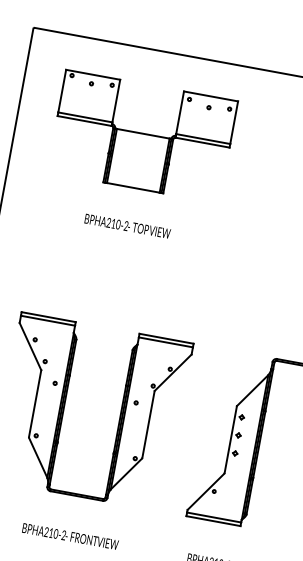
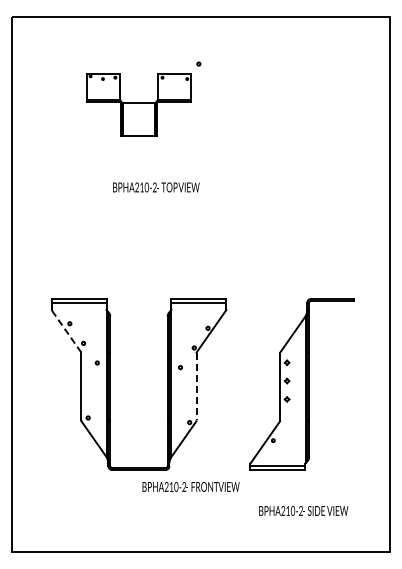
part: (142, 136) -> (138, 104), size x0.6
text: (127, 226) -> (156, 187), moved
line: (30, 346) -> (66, 331), solid -> dashed
line: (148, 424) -> (196, 386), solid -> dashed
text: (69, 536) -> (190, 486), moved

